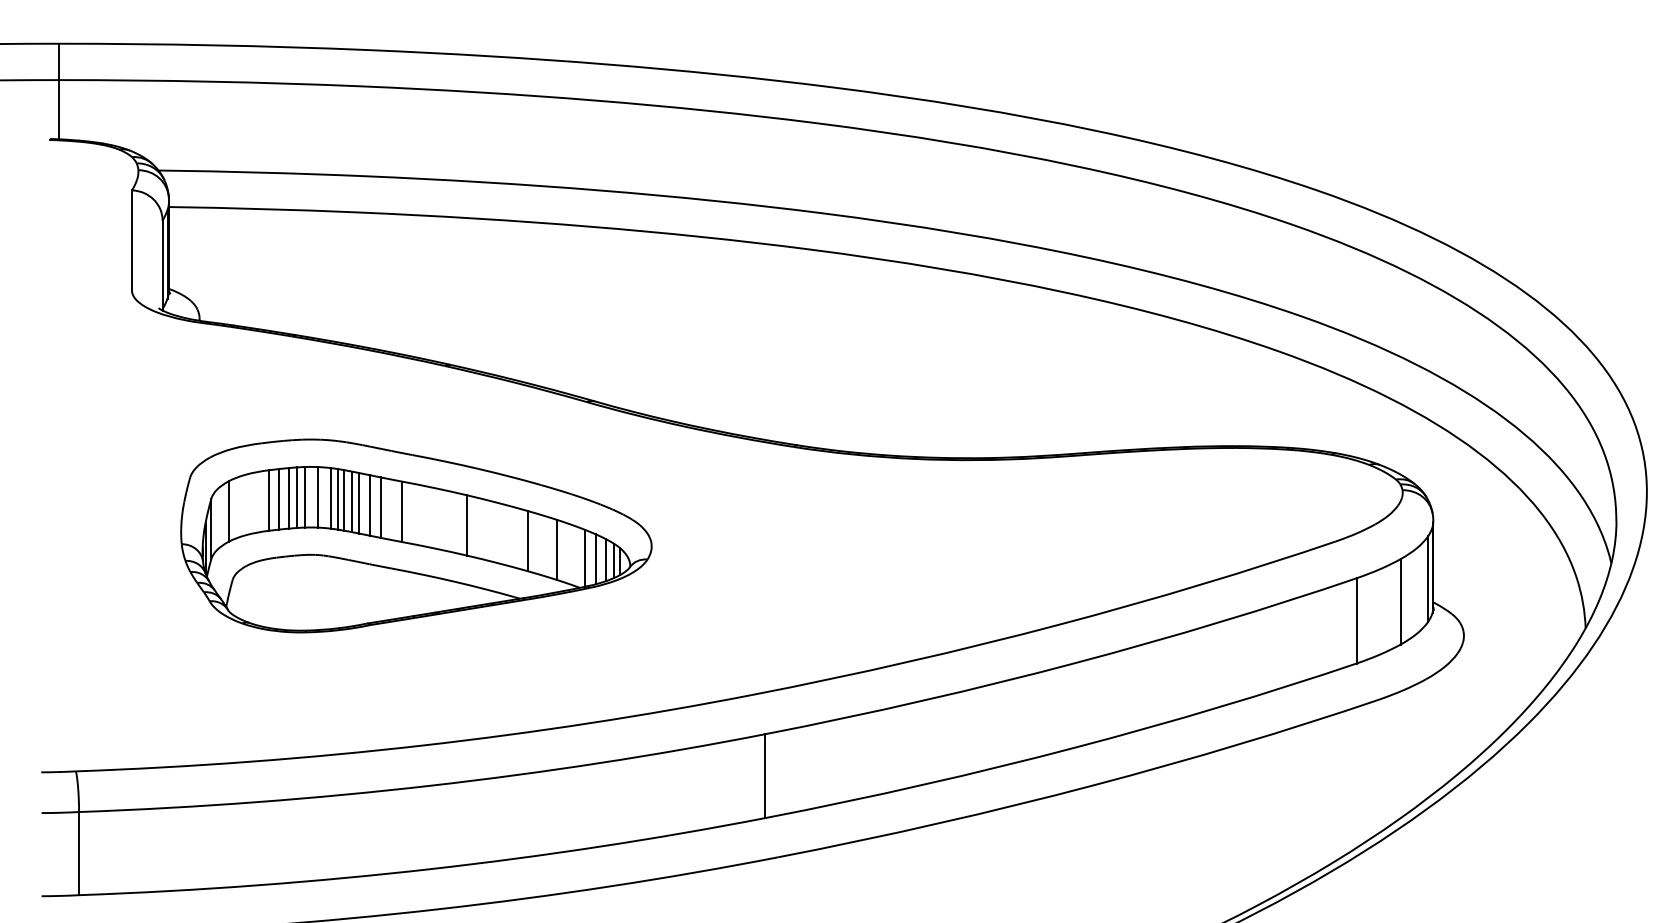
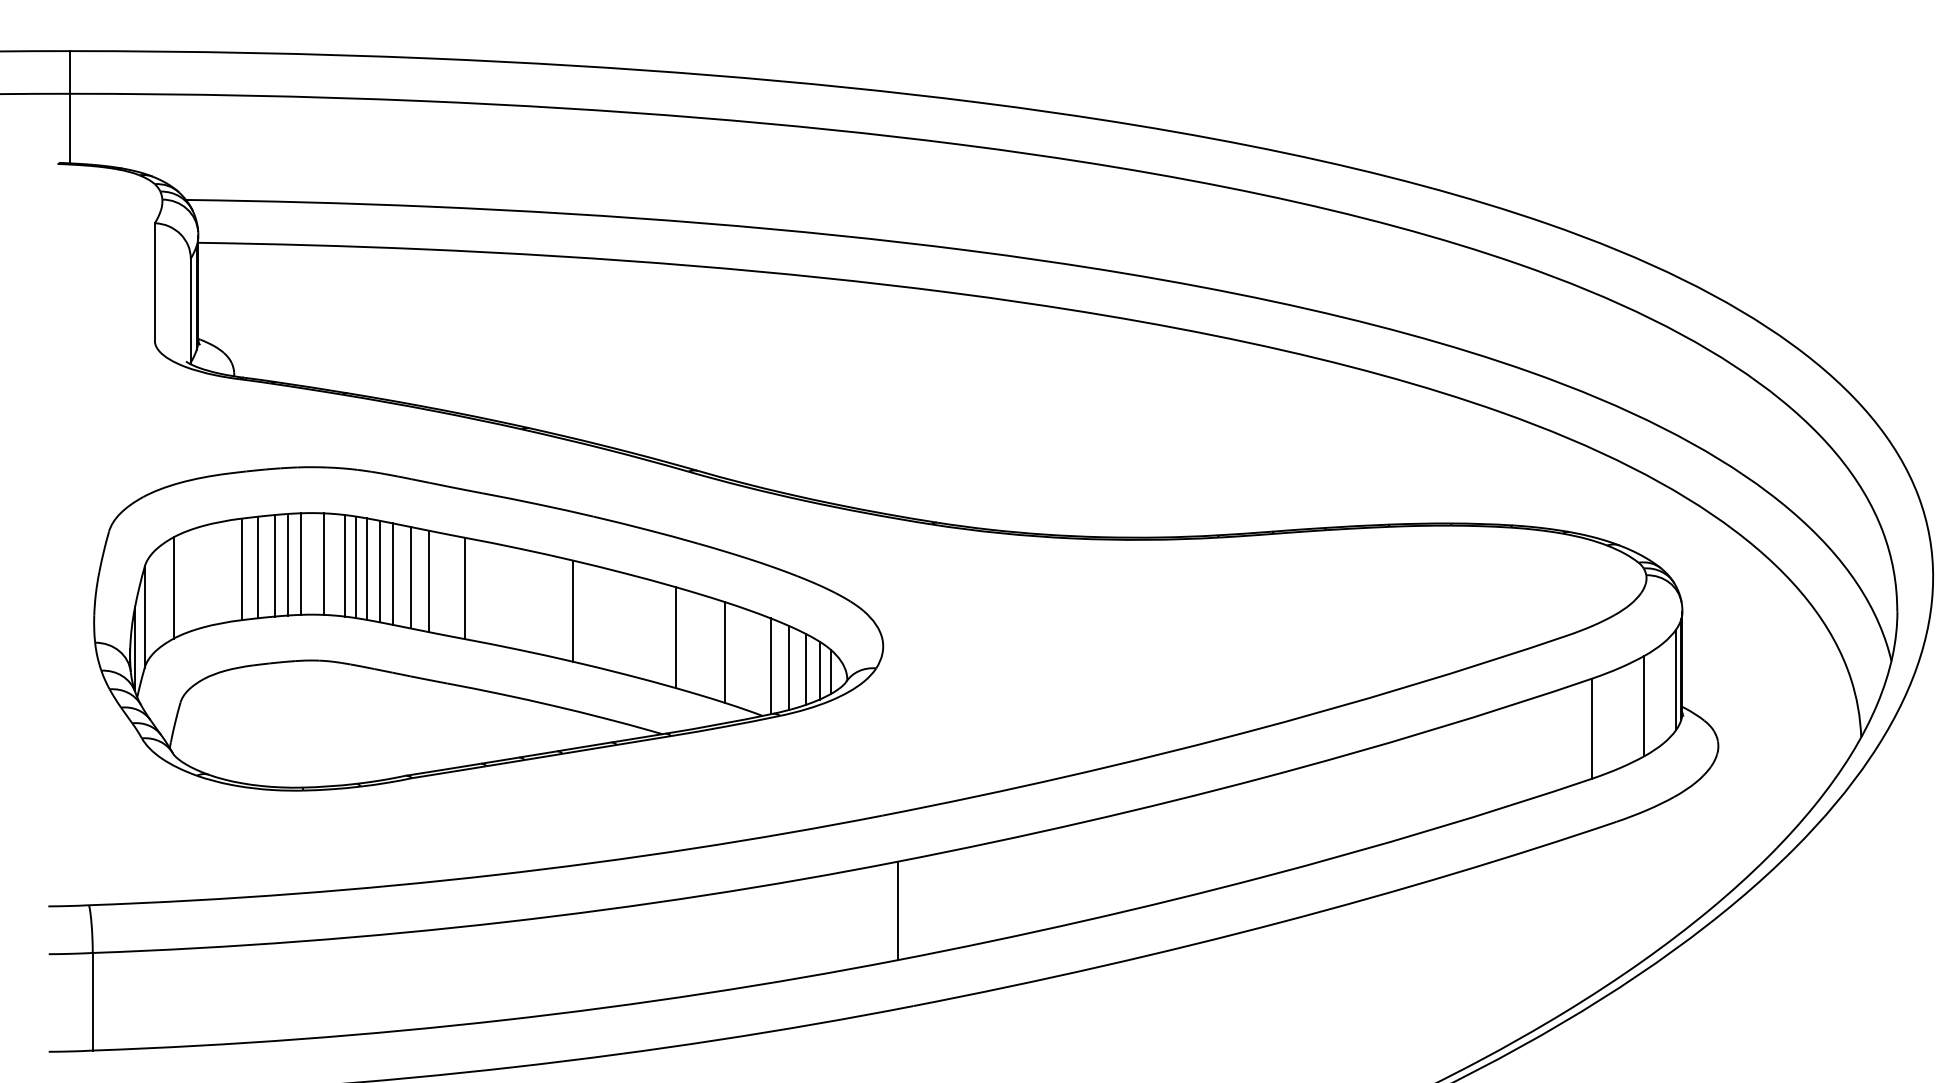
part: (416, 535) -> (488, 628), size x1.43

